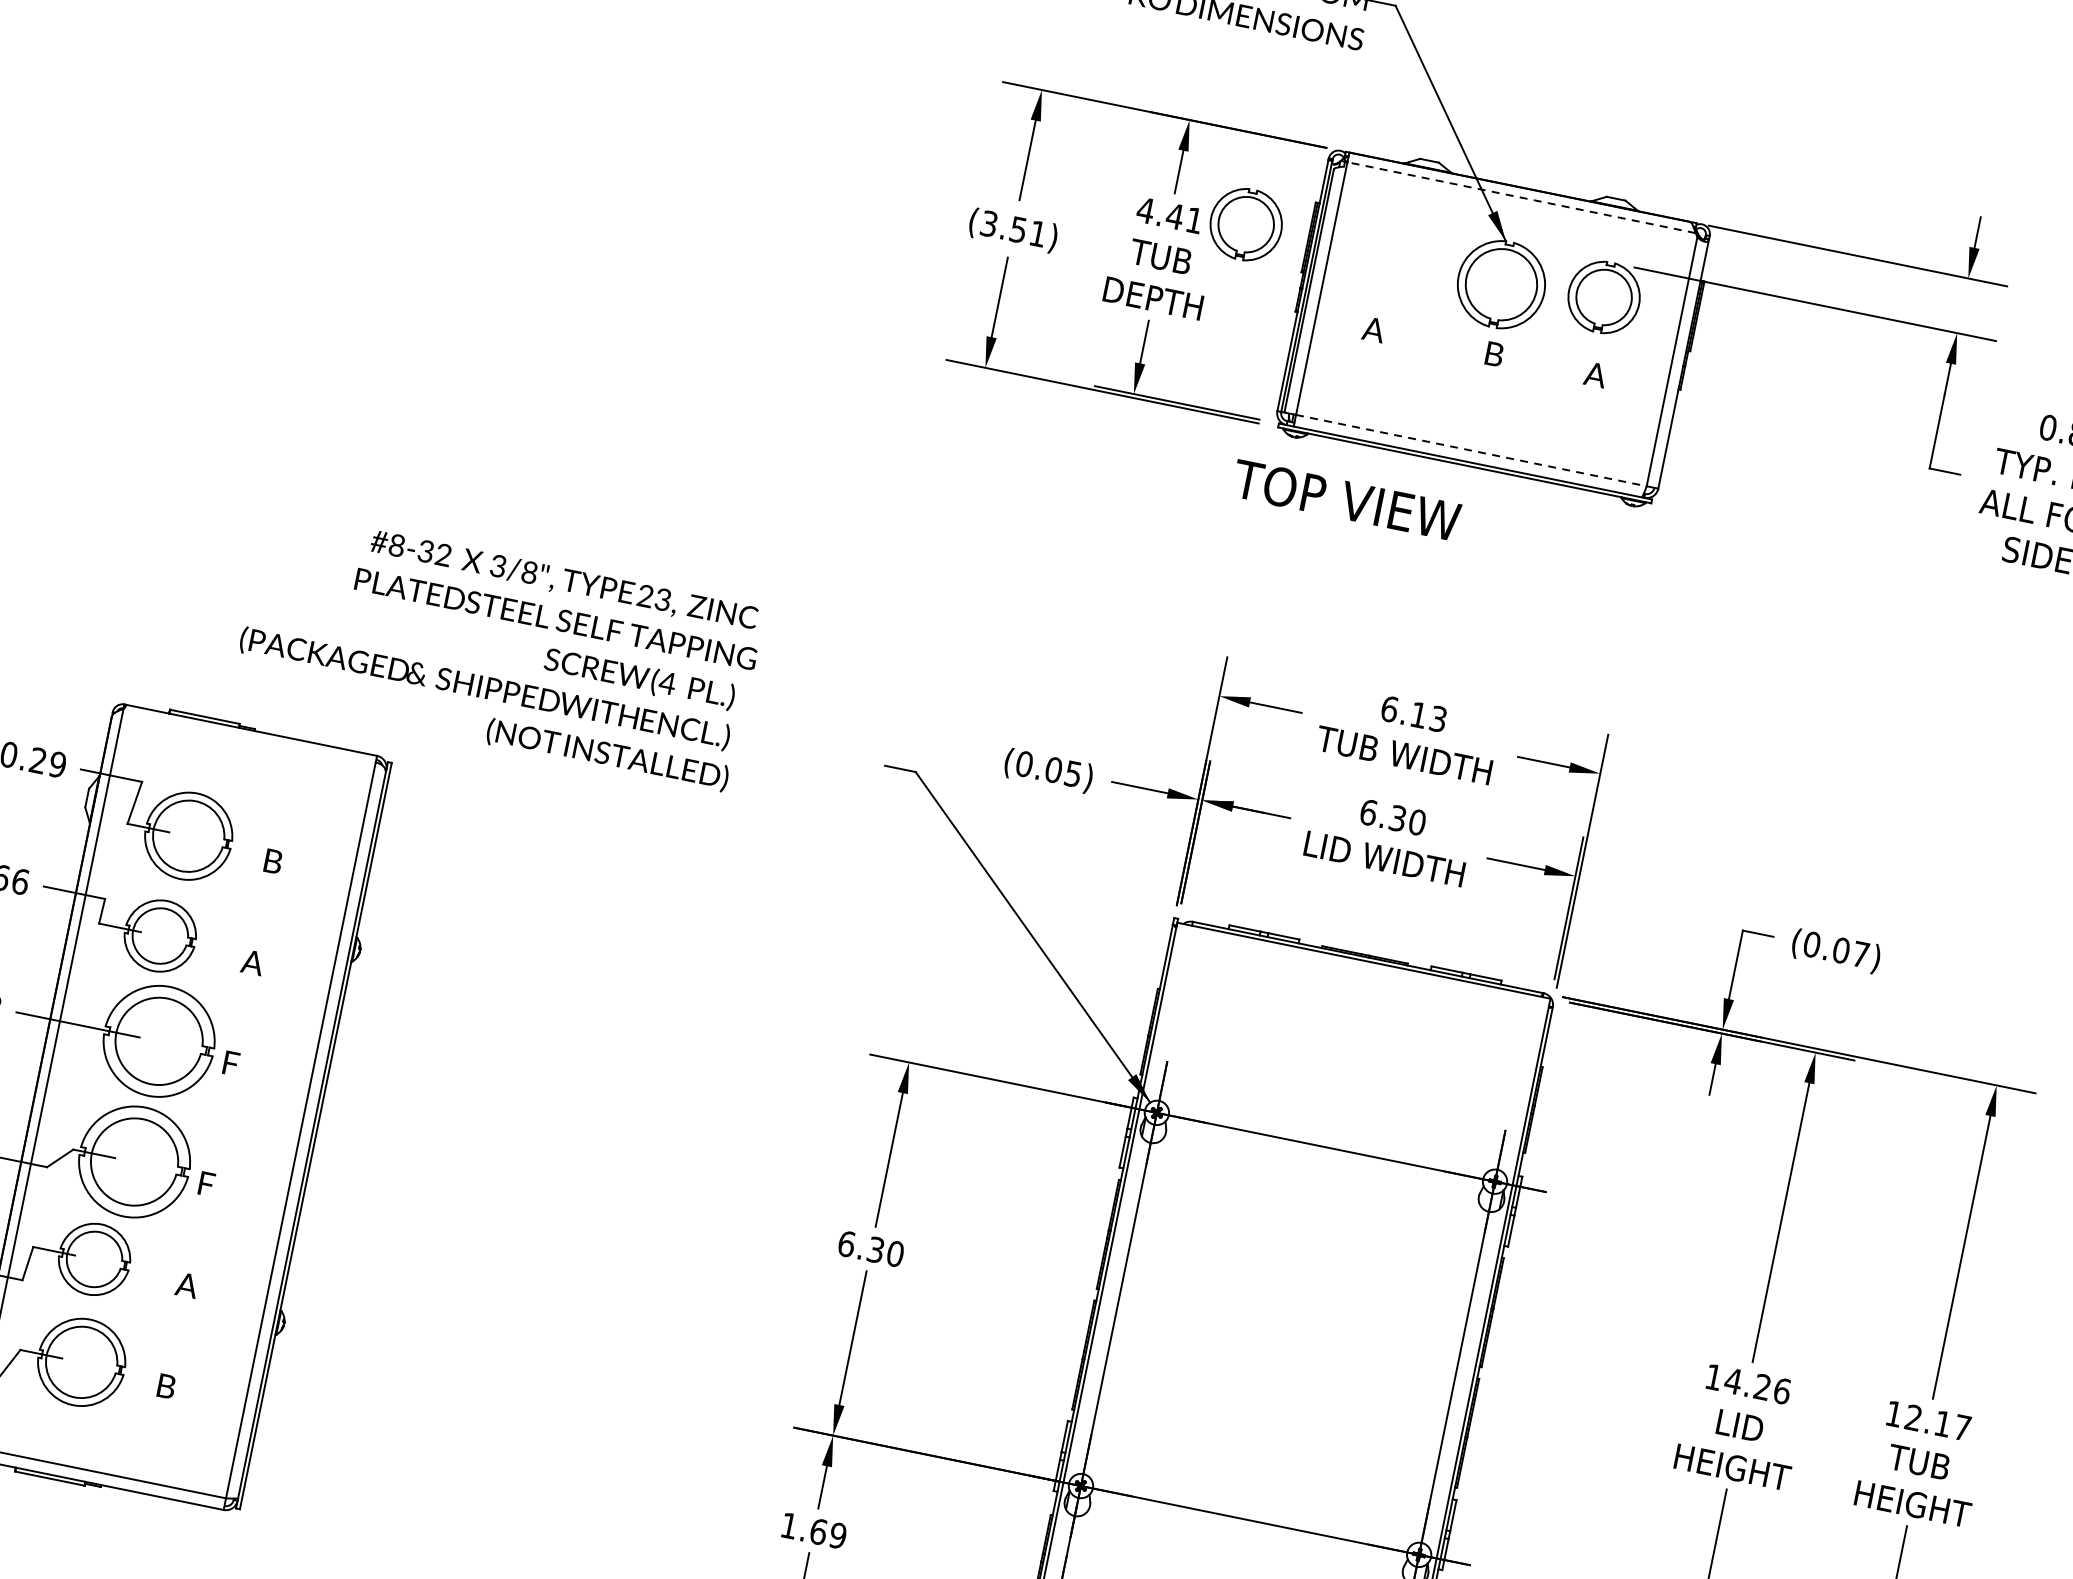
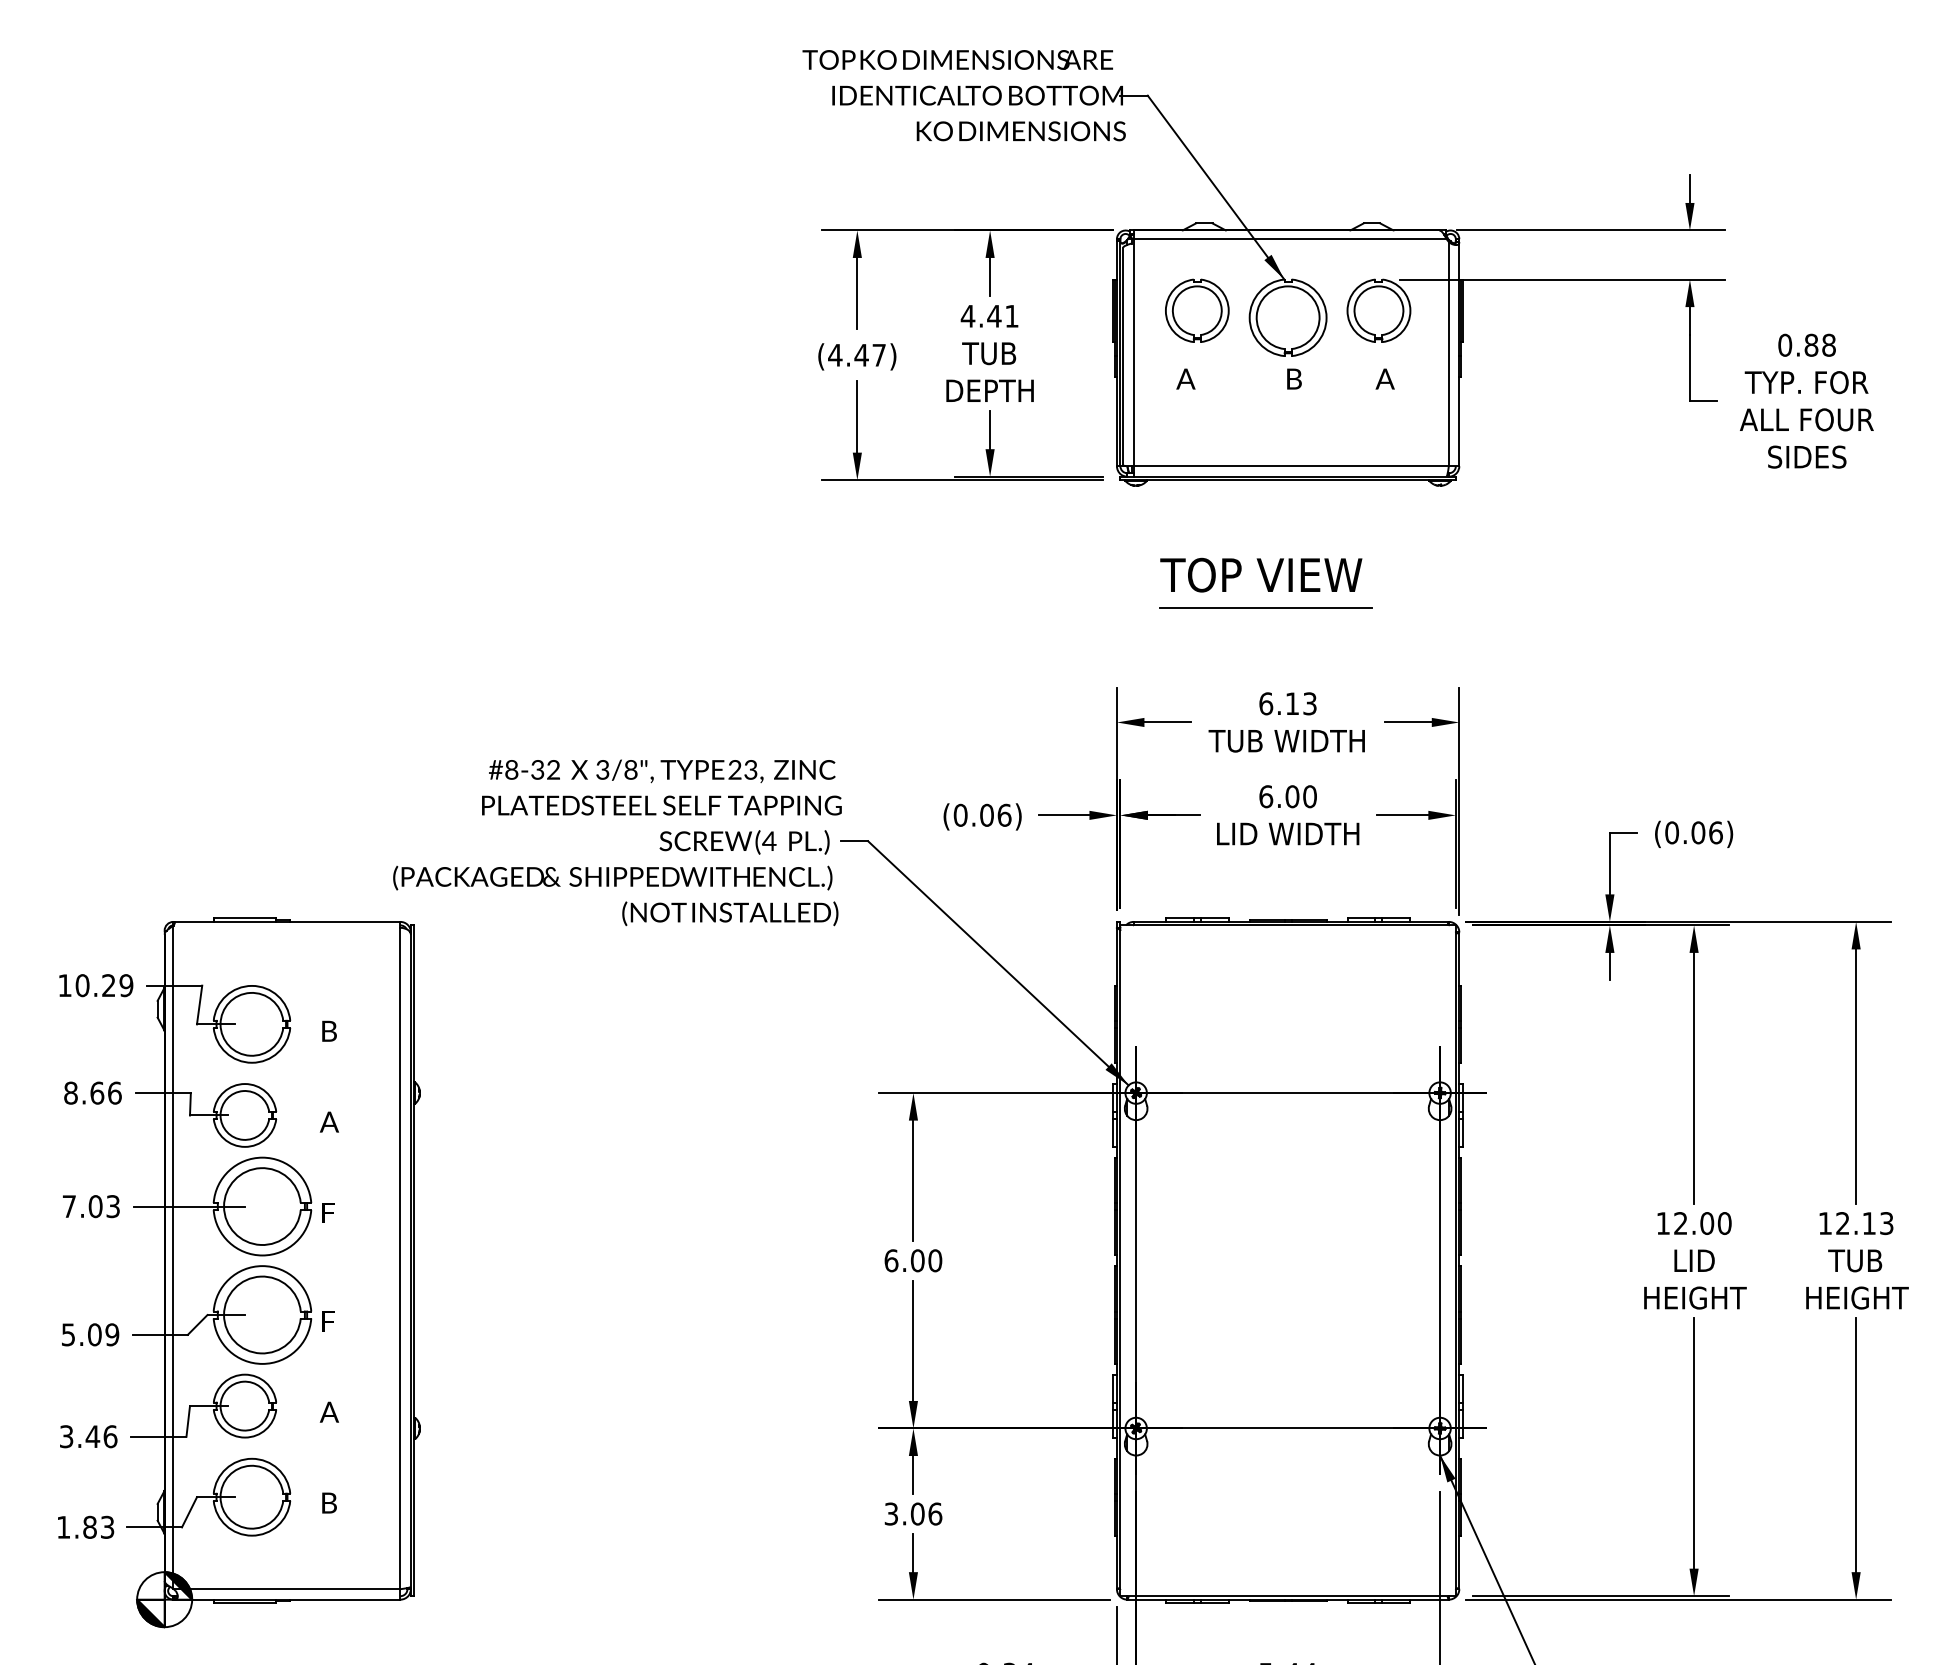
line: (1520, 197) -> (1289, 239), dashed -> solid
part: (1246, 224) -> (1197, 310), moved
text: (1012, 227) -> (856, 354), (3.51) -> (4.47)
line: (1471, 450) -> (1291, 466), dashed -> solid
text: (1346, 499) -> (1261, 574), moved
line: (1410, 603) -> (1265, 608), added
text: (498, 650) -> (617, 842), moved
text: (1073, 773) -> (1004, 814), (0.05) -> (0.06)
text: (1397, 818) -> (1292, 796), 6.30 -> 6.00
text: (1860, 954) -> (1715, 832), (0.07) -> (0.06)
text: (875, 1249) -> (917, 1260), 6.30 -> 6.00
text: (1757, 1386) -> (1702, 1223), 14.26 -> 12.00
text: (1962, 1427) -> (1886, 1223), 12.17 -> 12.13
text: (813, 1530) -> (913, 1513), 1.69 -> 3.06

